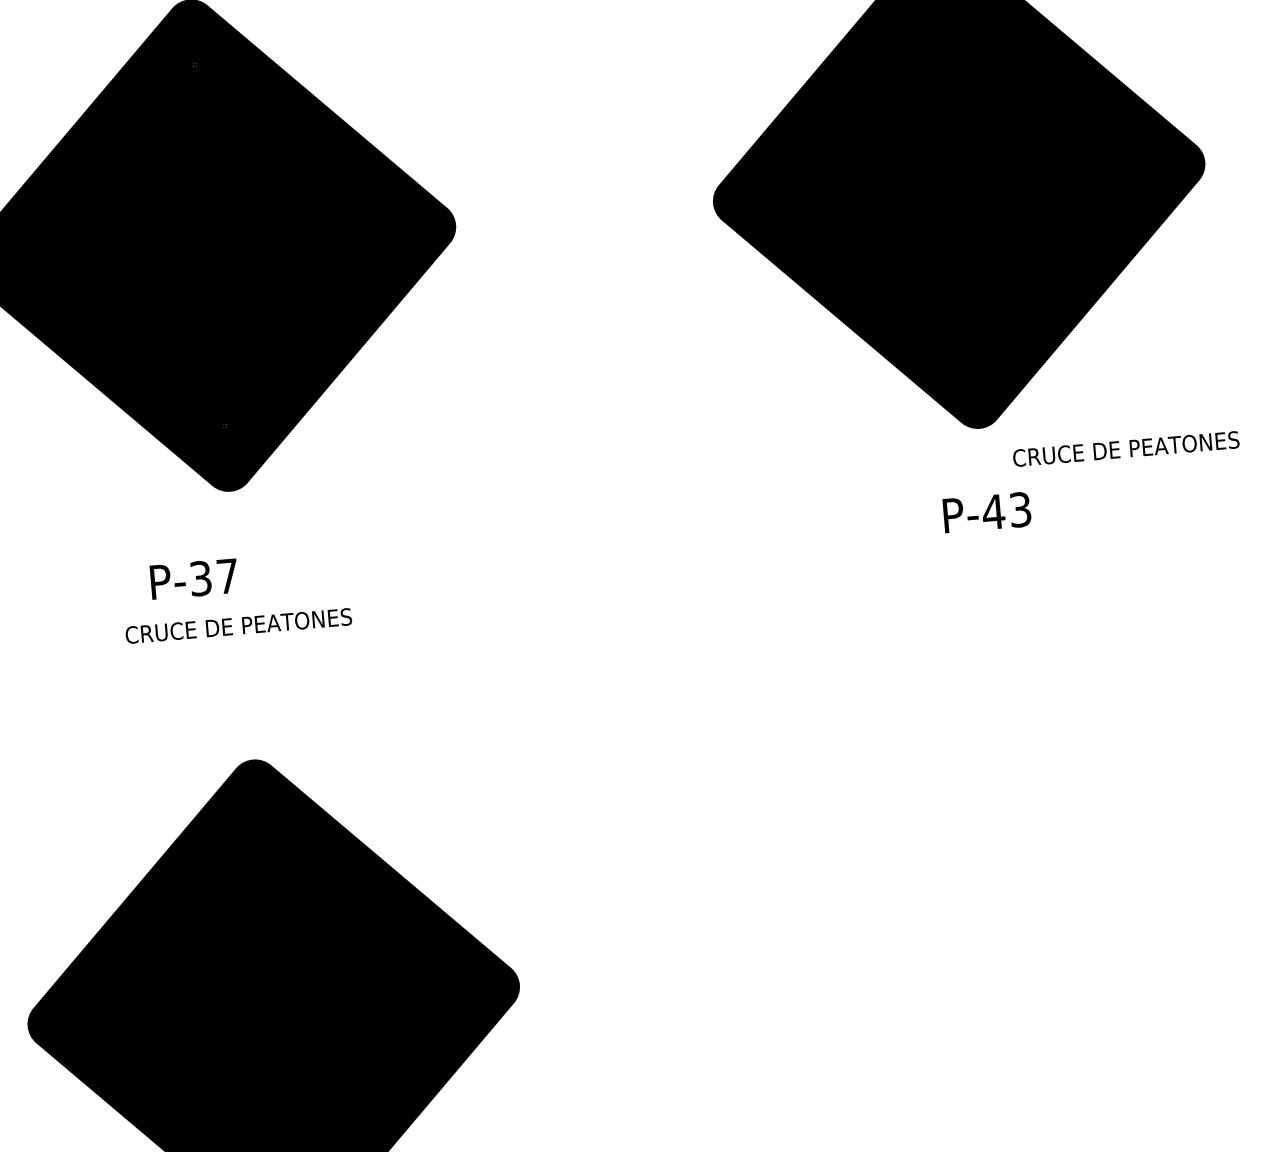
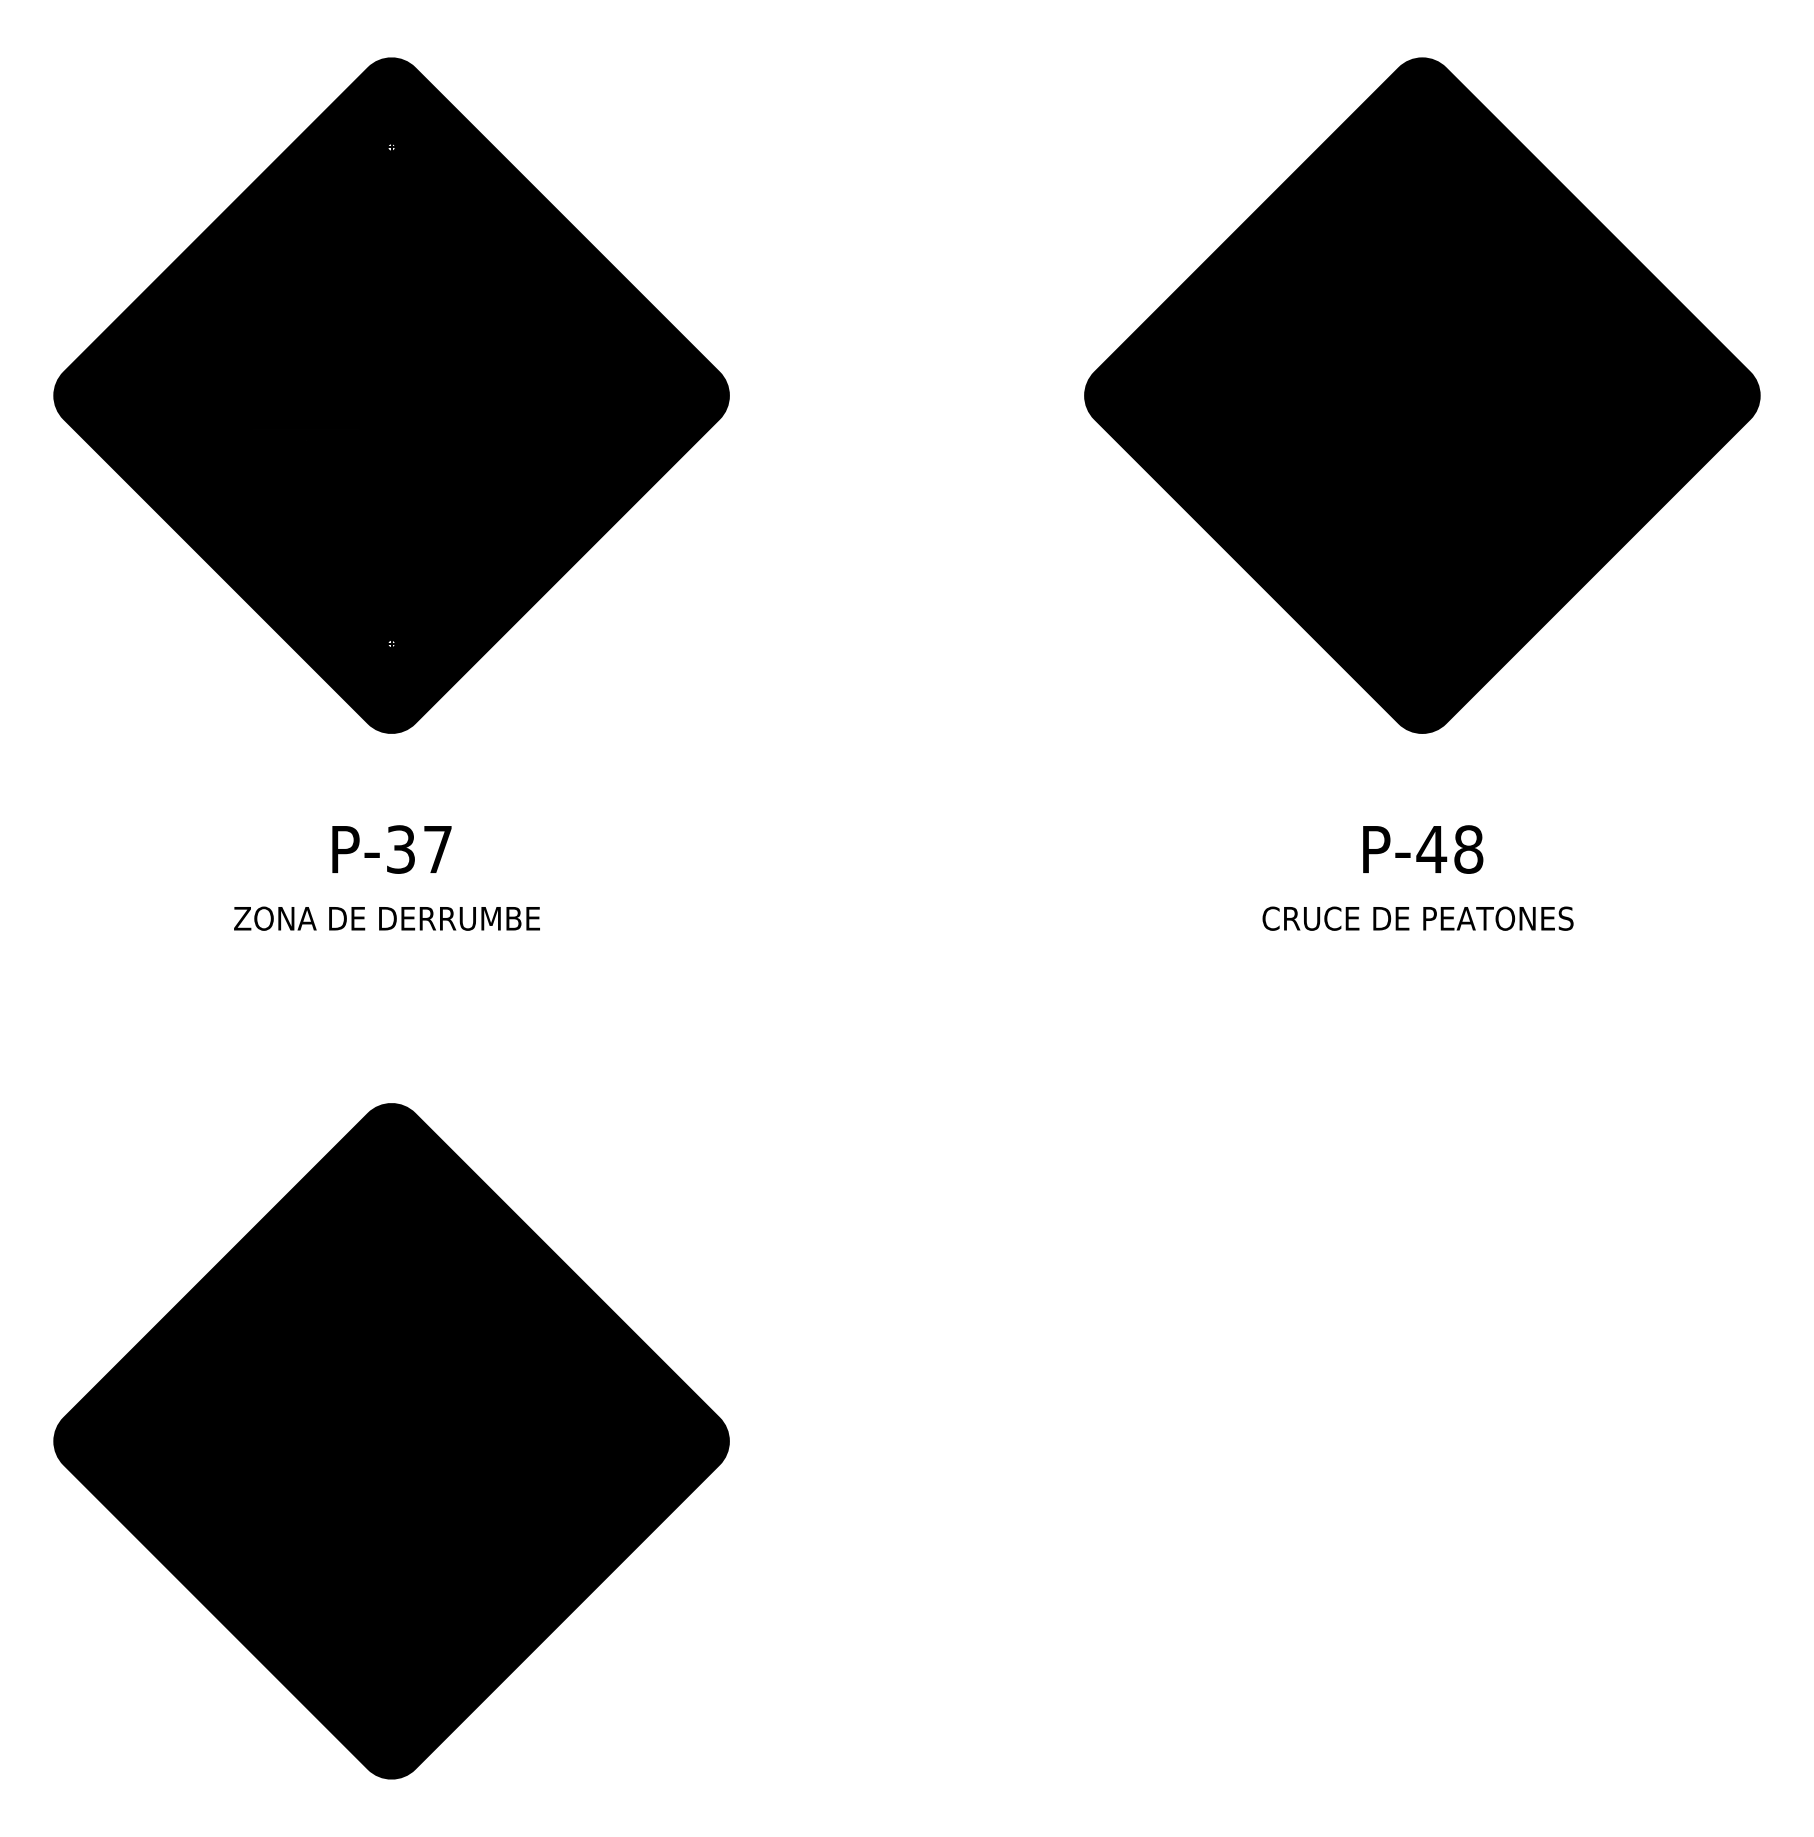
text: (1125, 448) -> (1417, 918), moved
text: (1020, 509) -> (1468, 849), P-43 -> P-48
text: (193, 579) -> (391, 849), moved
text: (238, 625) -> (386, 918), CRUCE DE PEATONES -> ZONA DE DERRUMBE

